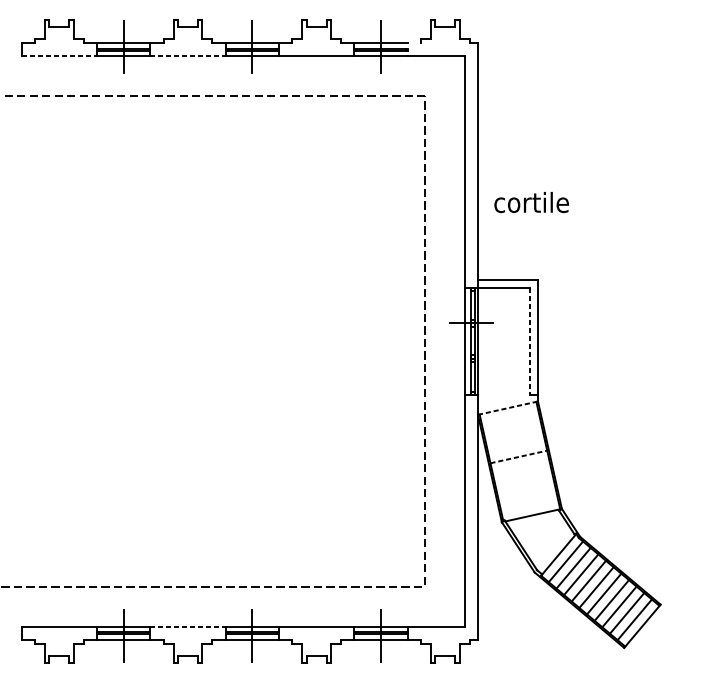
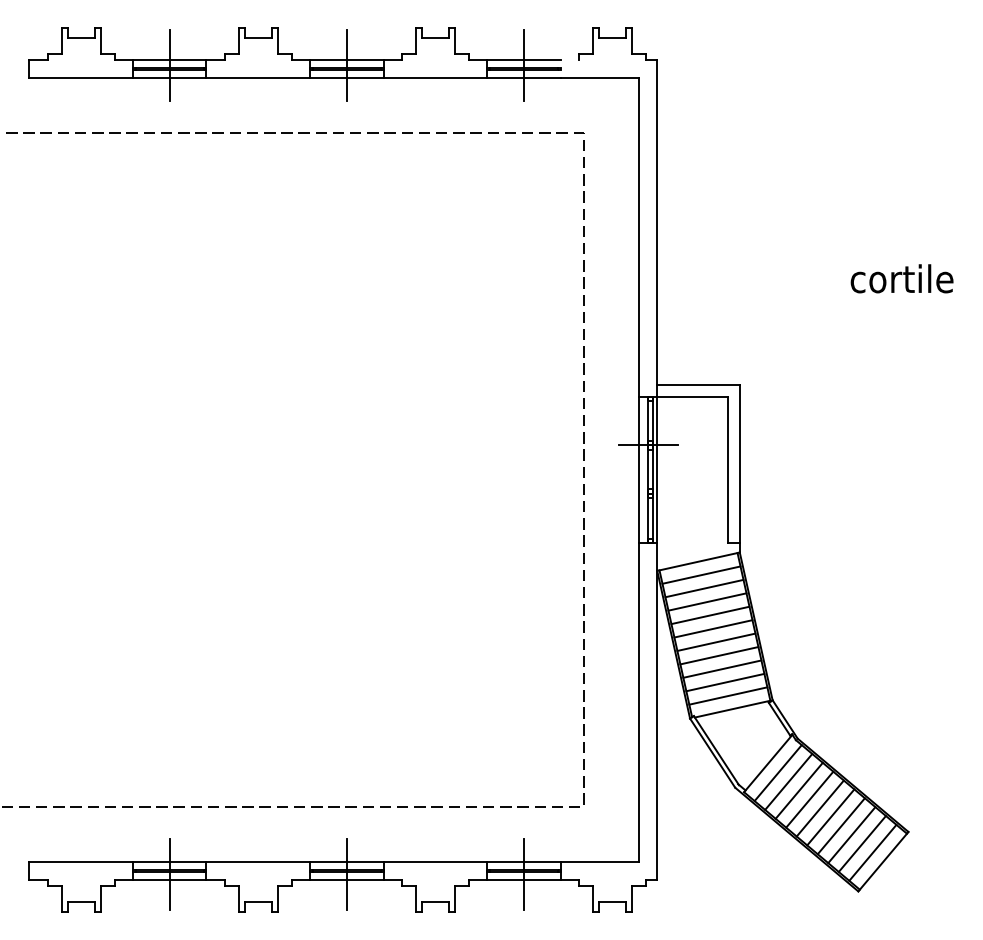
line: (59, 56) -> (81, 77), dashed -> solid
line: (188, 56) -> (258, 77), dashed -> solid
text: (531, 202) -> (901, 278), moved
line: (529, 341) -> (728, 470), dashed -> solid
line: (508, 408) -> (699, 561), dashed -> solid
line: (510, 417) -> (701, 574), added
line: (512, 427) -> (704, 588), added
line: (514, 437) -> (707, 601), added
line: (516, 447) -> (710, 615), added
line: (518, 456) -> (713, 628), dashed -> solid
line: (521, 466) -> (716, 641), added
line: (523, 476) -> (719, 655), added
line: (525, 485) -> (722, 668), added
line: (527, 495) -> (725, 682), added
line: (529, 505) -> (728, 695), added
line: (188, 626) -> (258, 862), dashed -> solid

